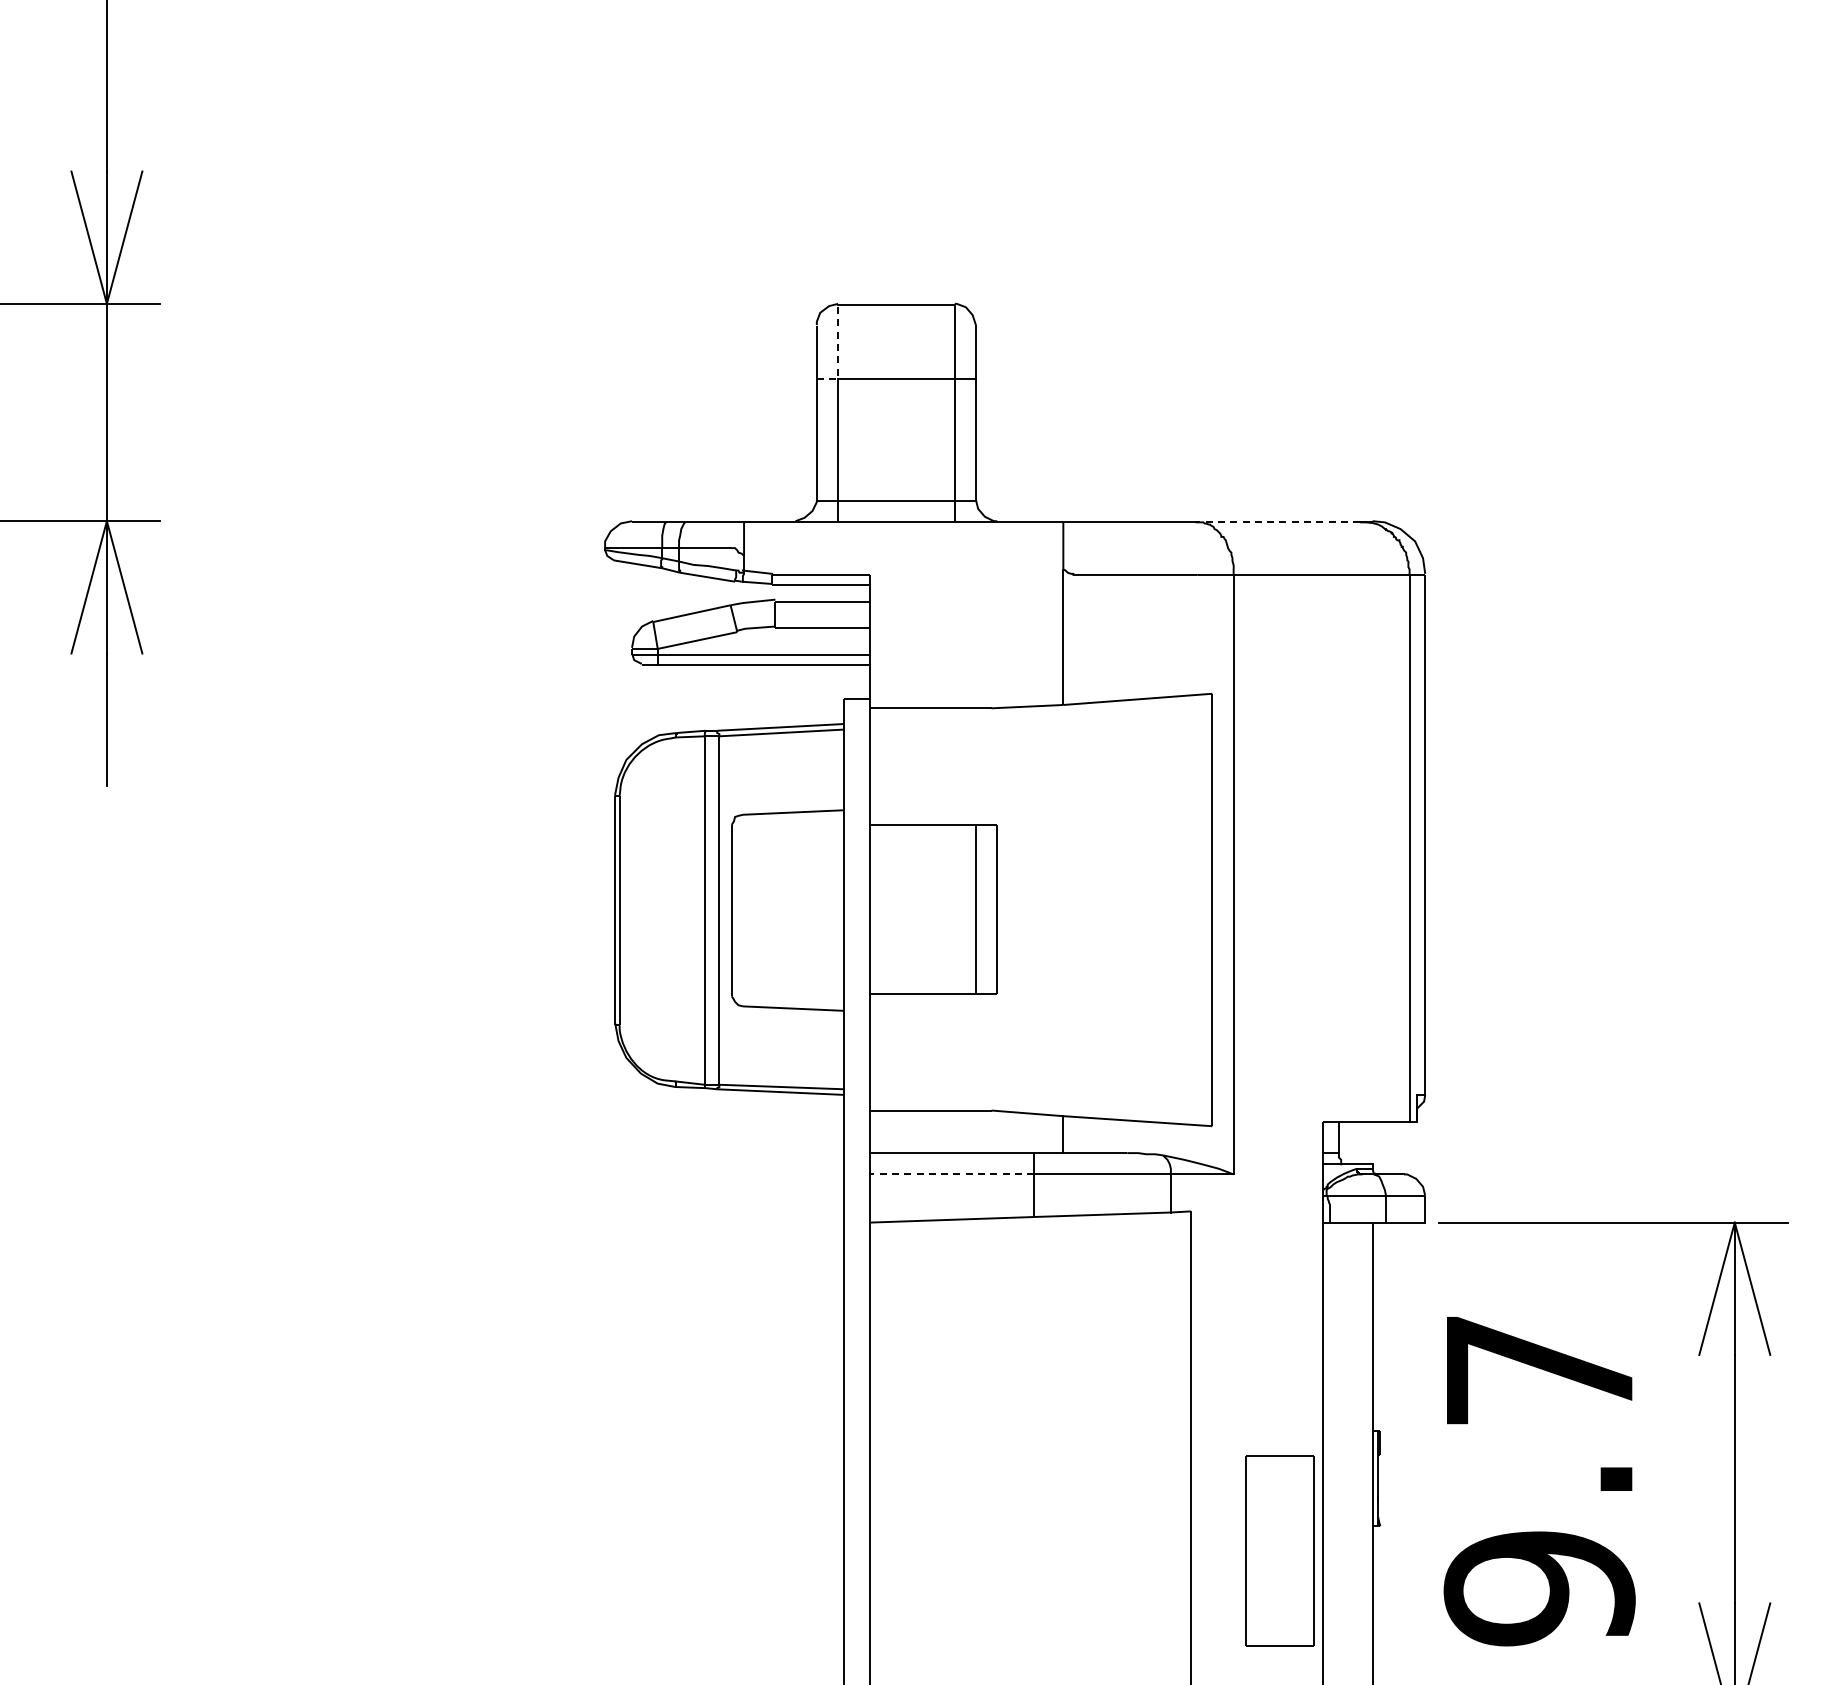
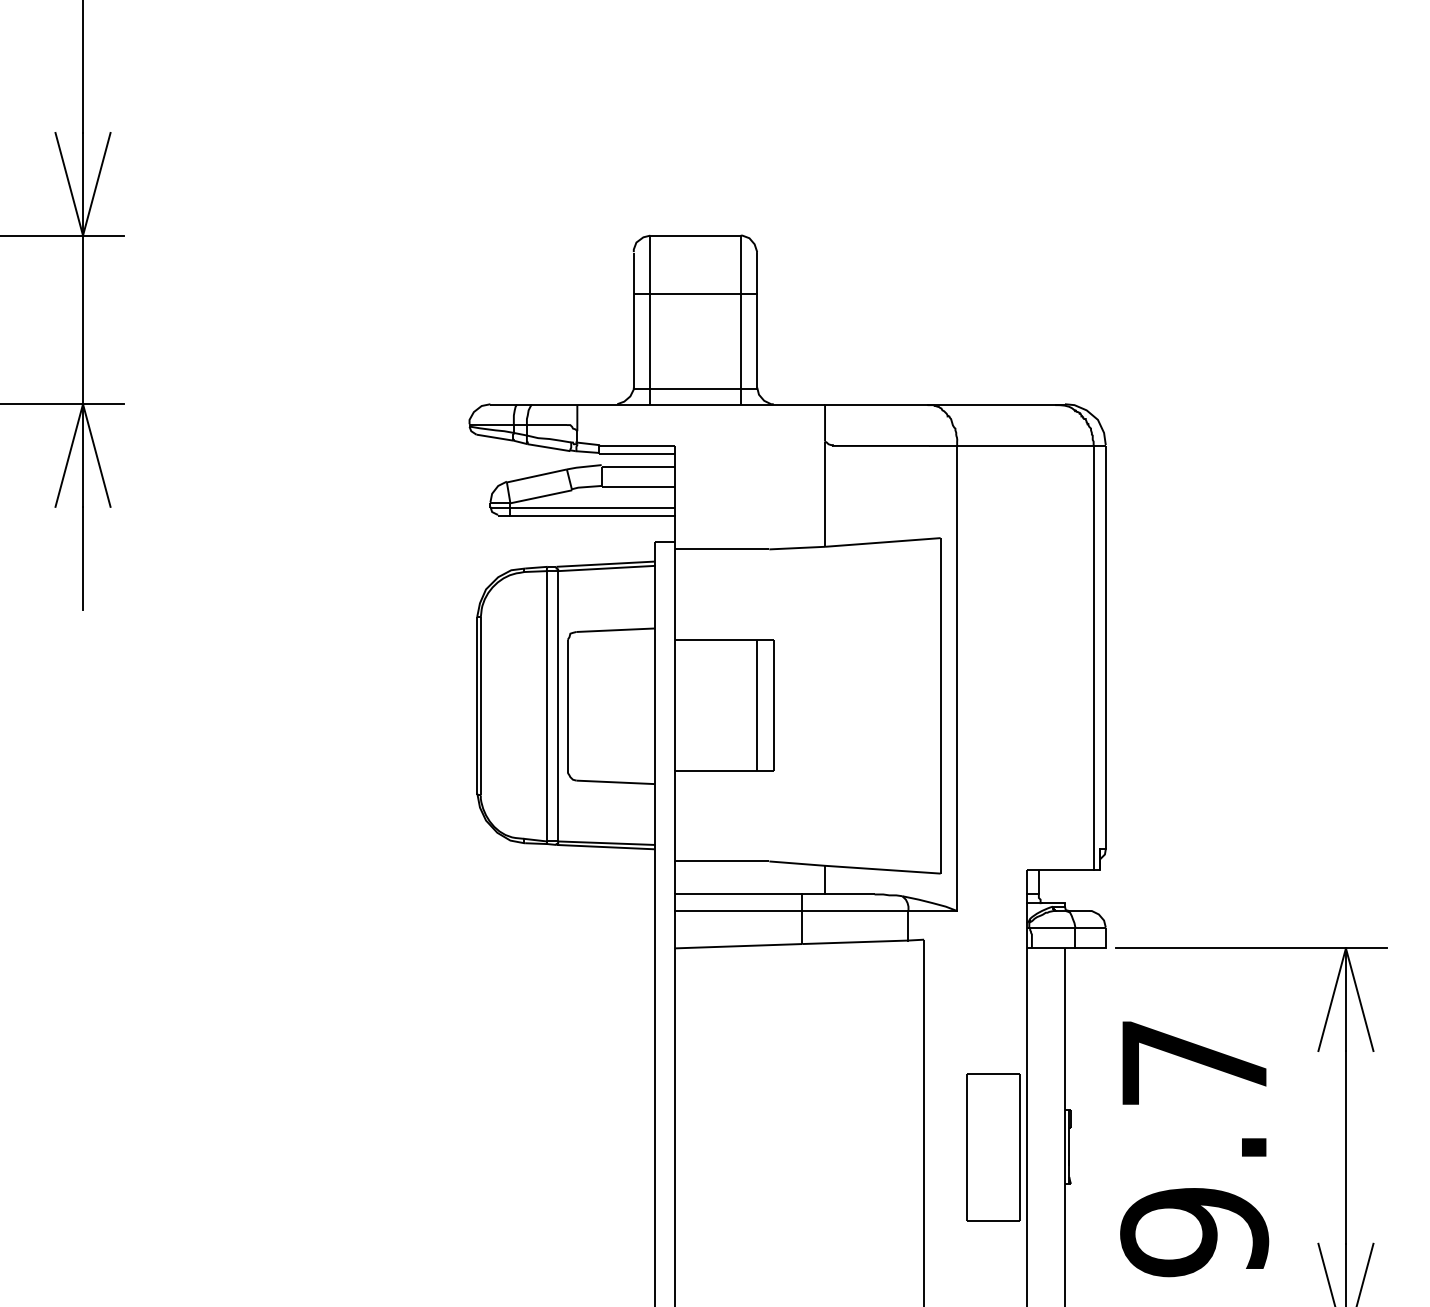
line: (838, 352) -> (650, 273), dashed -> solid
line: (1277, 522) -> (991, 405), dashed -> solid
line: (951, 1174) -> (738, 911), dashed -> solid
part: (1279, 1550) -> (992, 1146), moved

